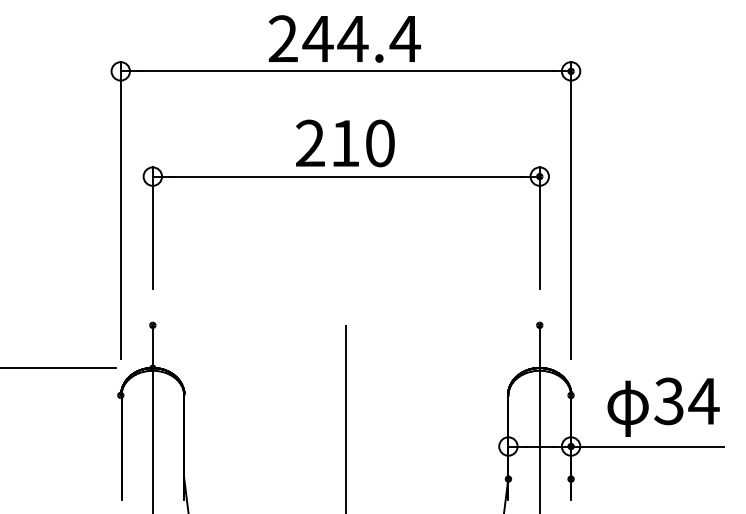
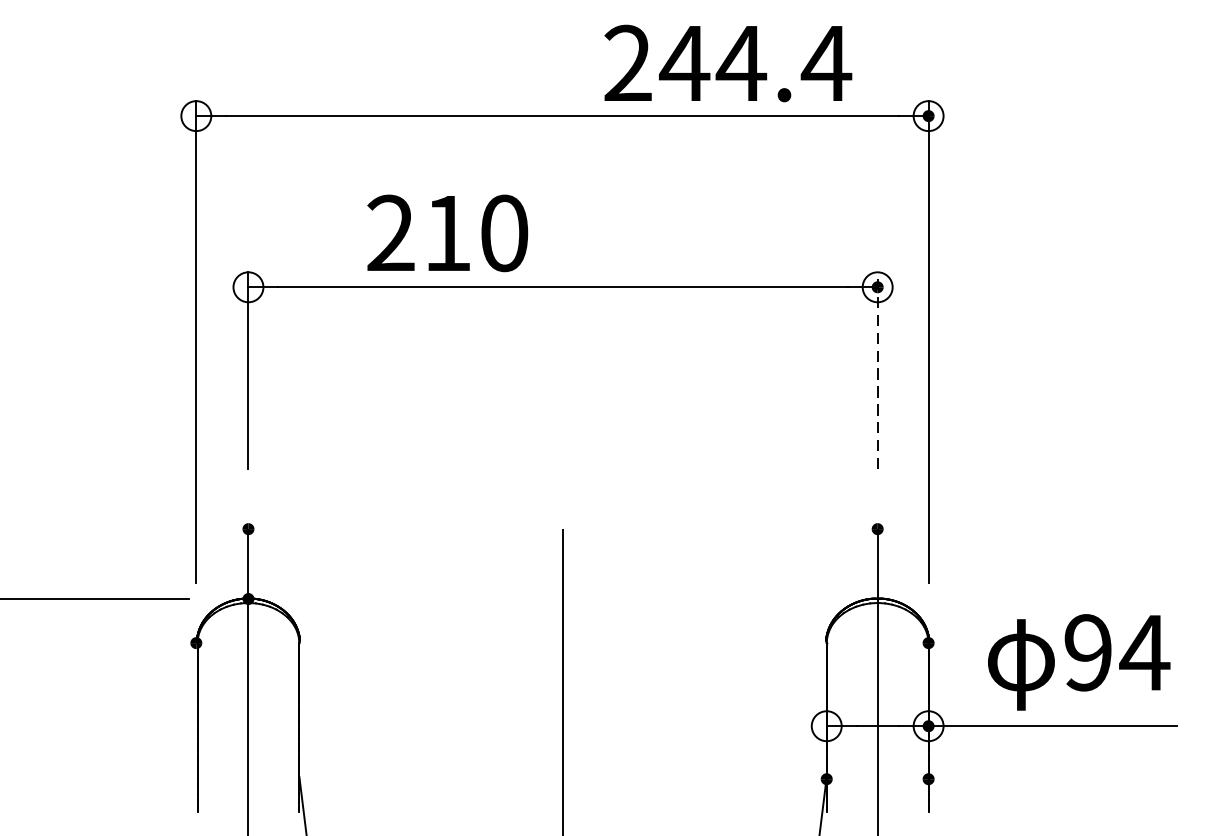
text: (344, 38) -> (727, 62), moved
text: (345, 143) -> (447, 233), moved
line: (539, 227) -> (877, 370), solid -> dashed
text: (668, 401) -> (1087, 652), 34 -> 94

